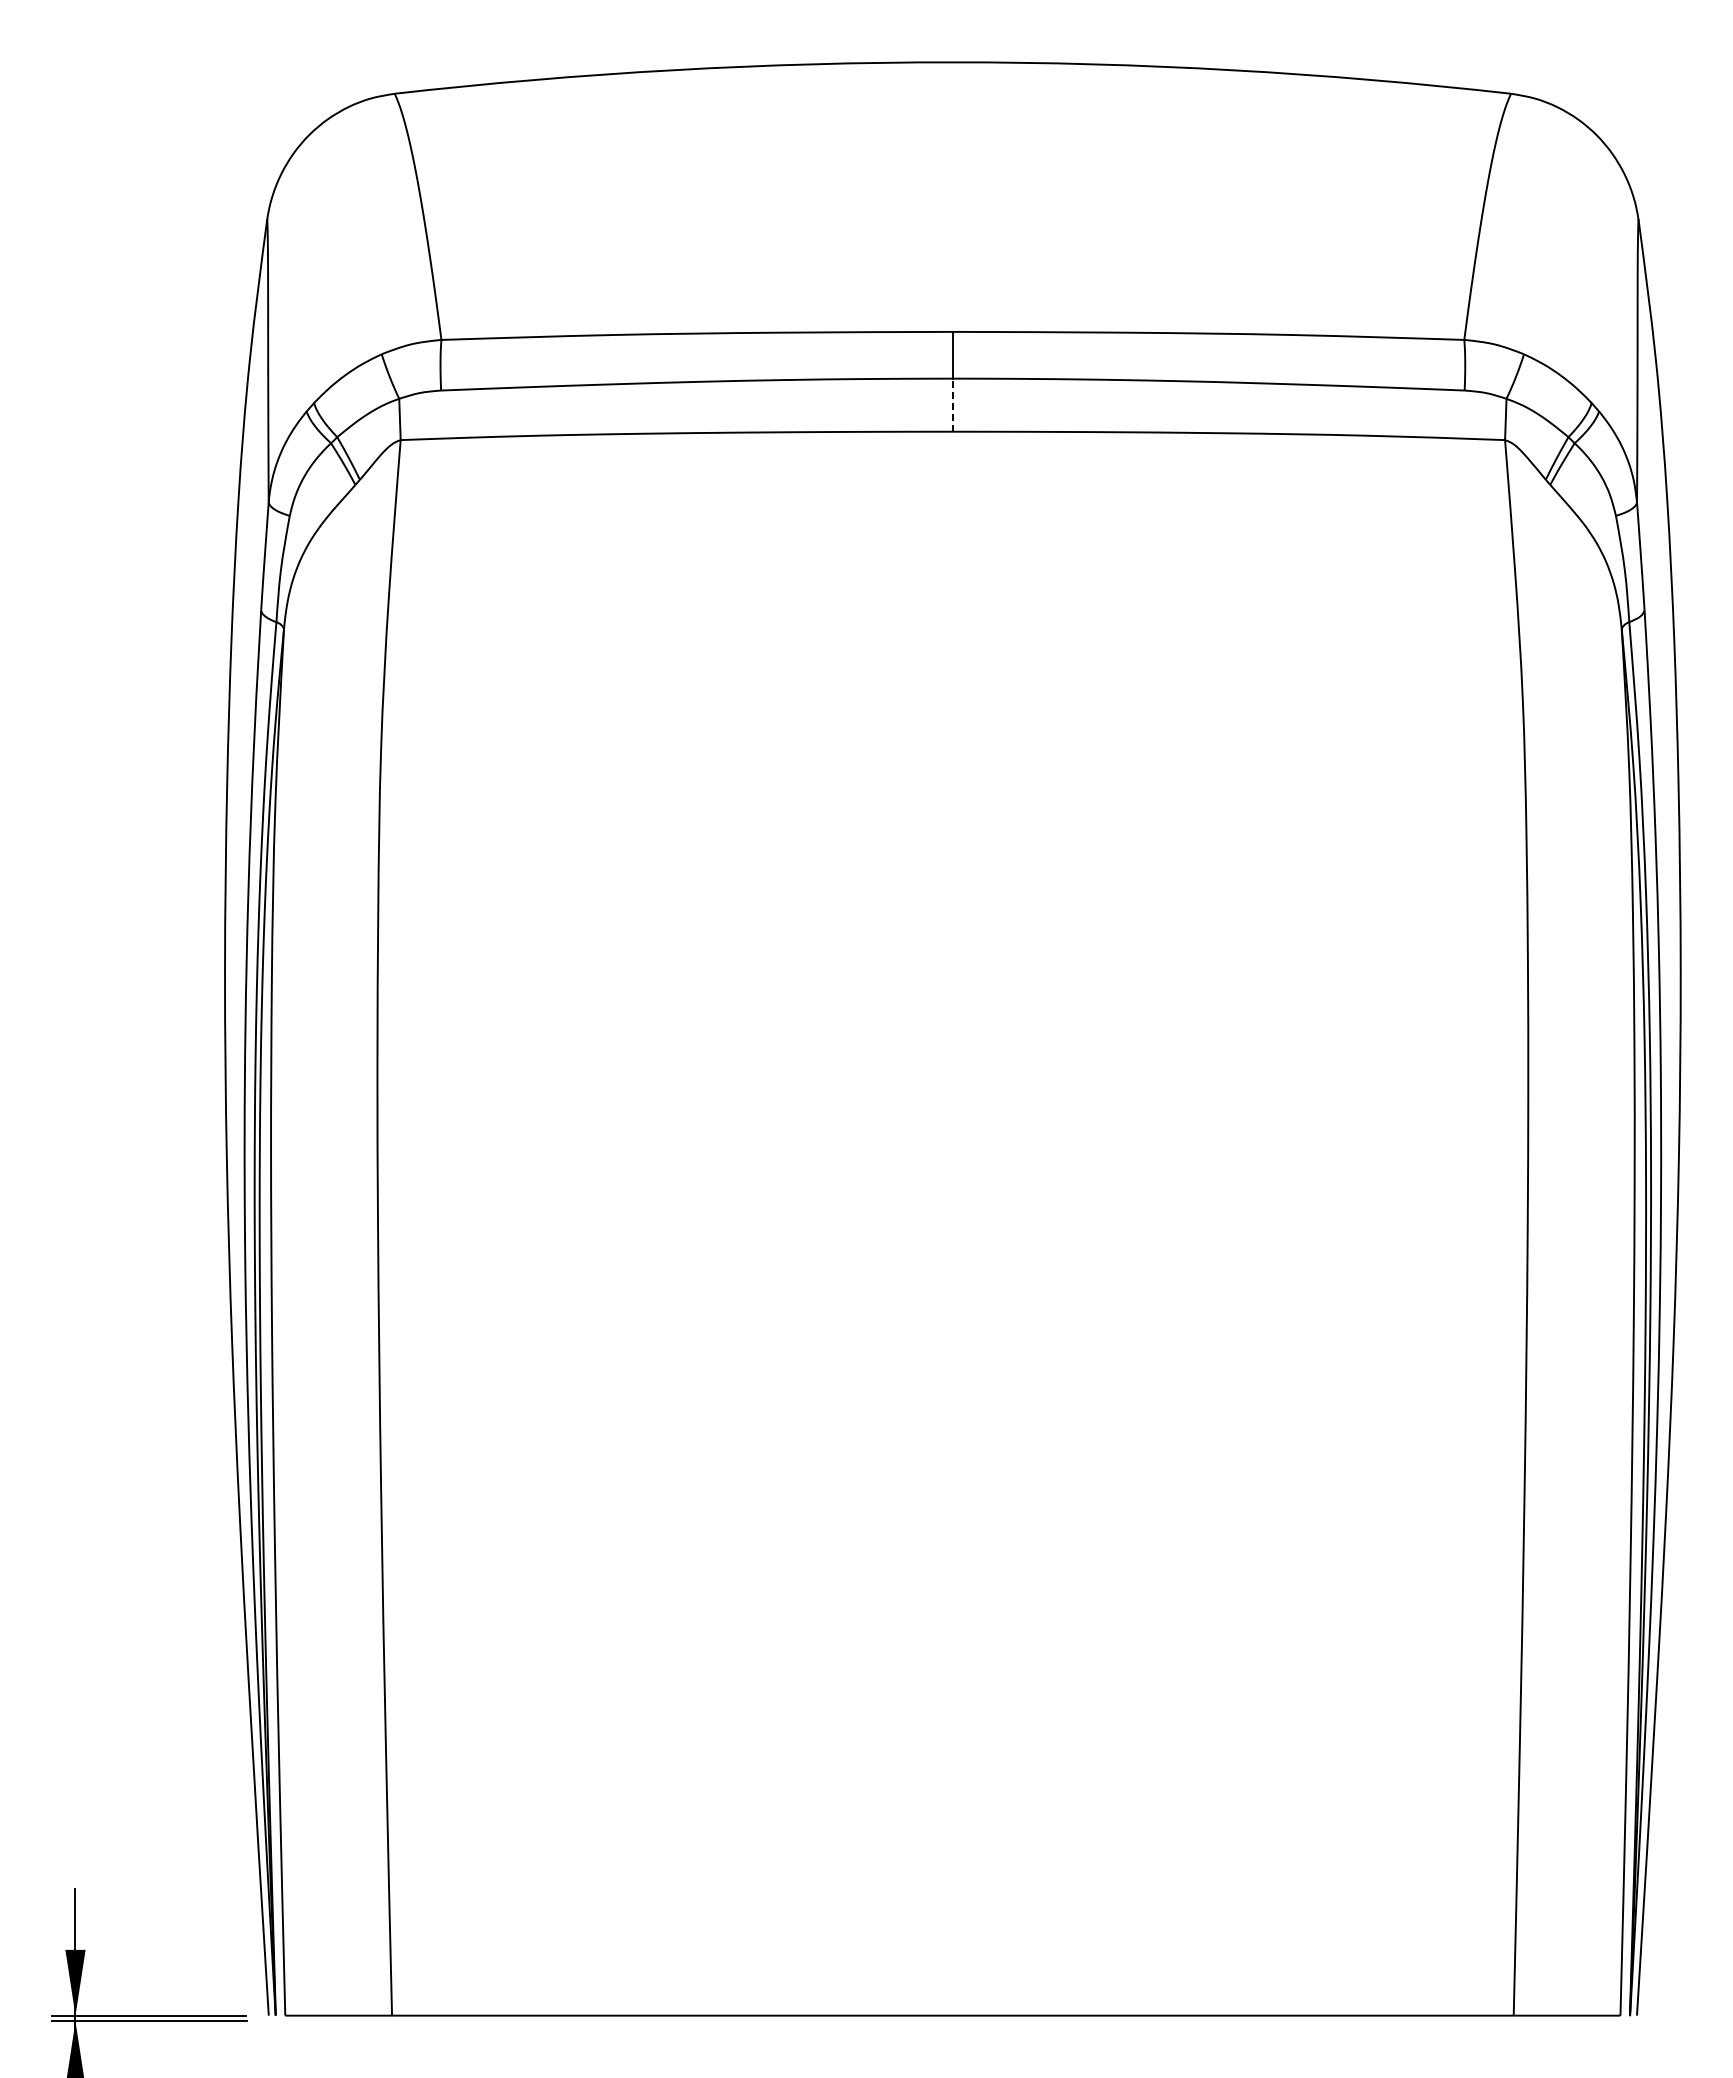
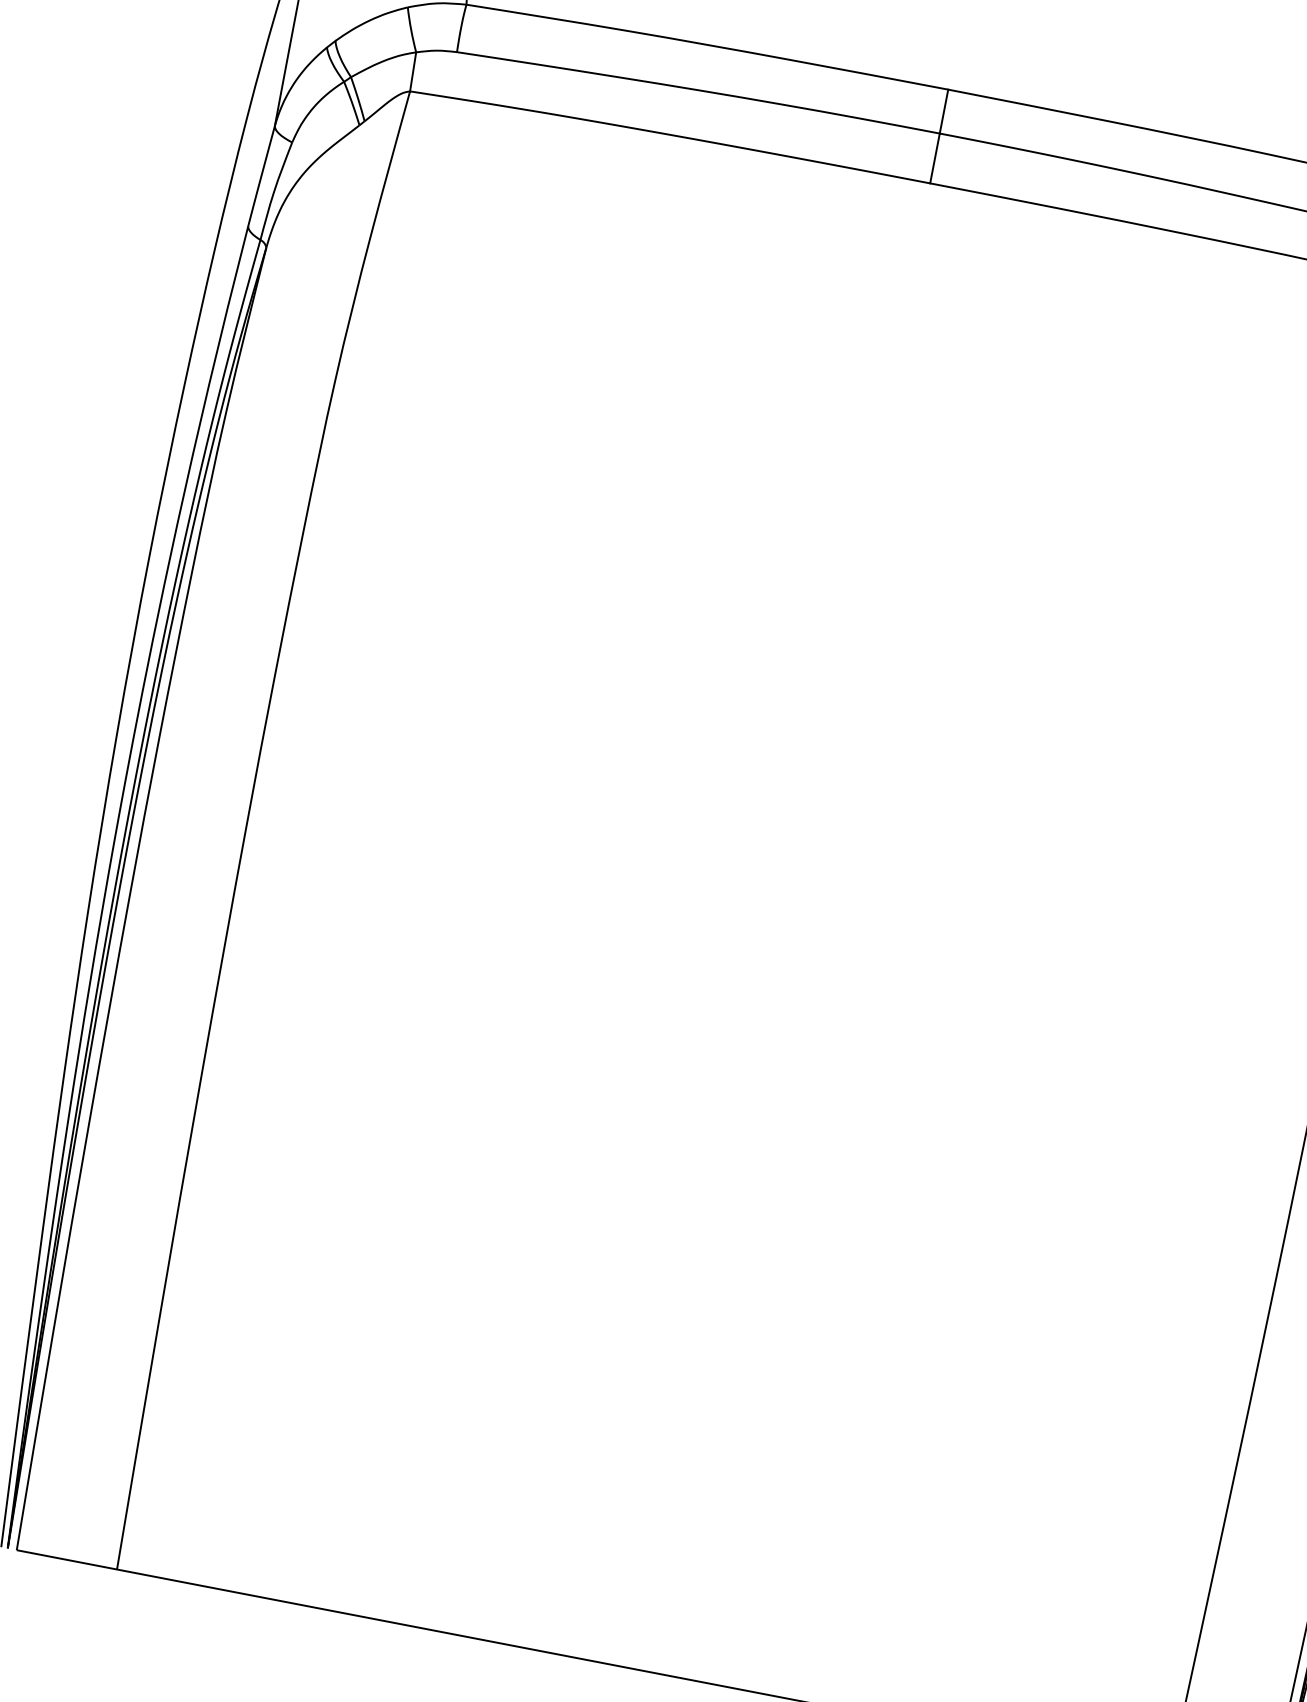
line: (952, 405) -> (934, 158), dashed -> solid

